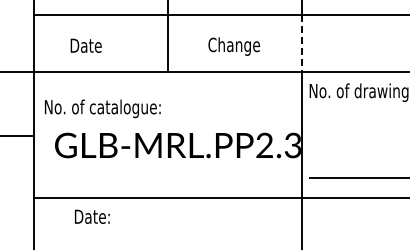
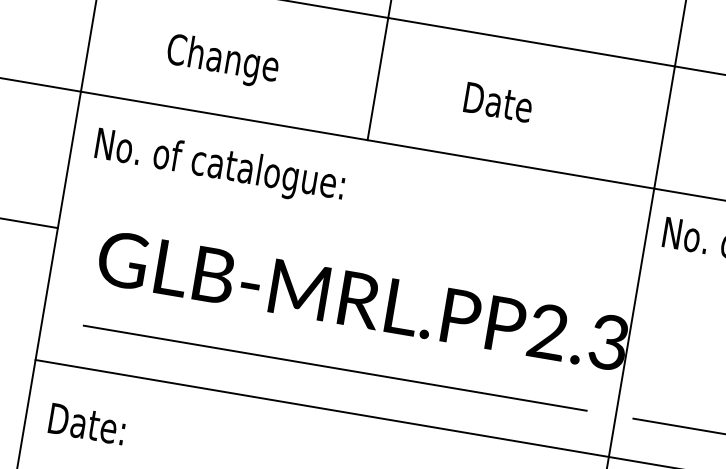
line: (301, 43) -> (663, 127), dashed -> solid
text: (233, 46) -> (517, 108), Change -> Date
text: (95, 47) -> (221, 61), Date -> Change
text: (102, 108) -> (219, 166), moved
line: (170, 178) -> (334, 368), added
text: (92, 216) -> (87, 423), moved

